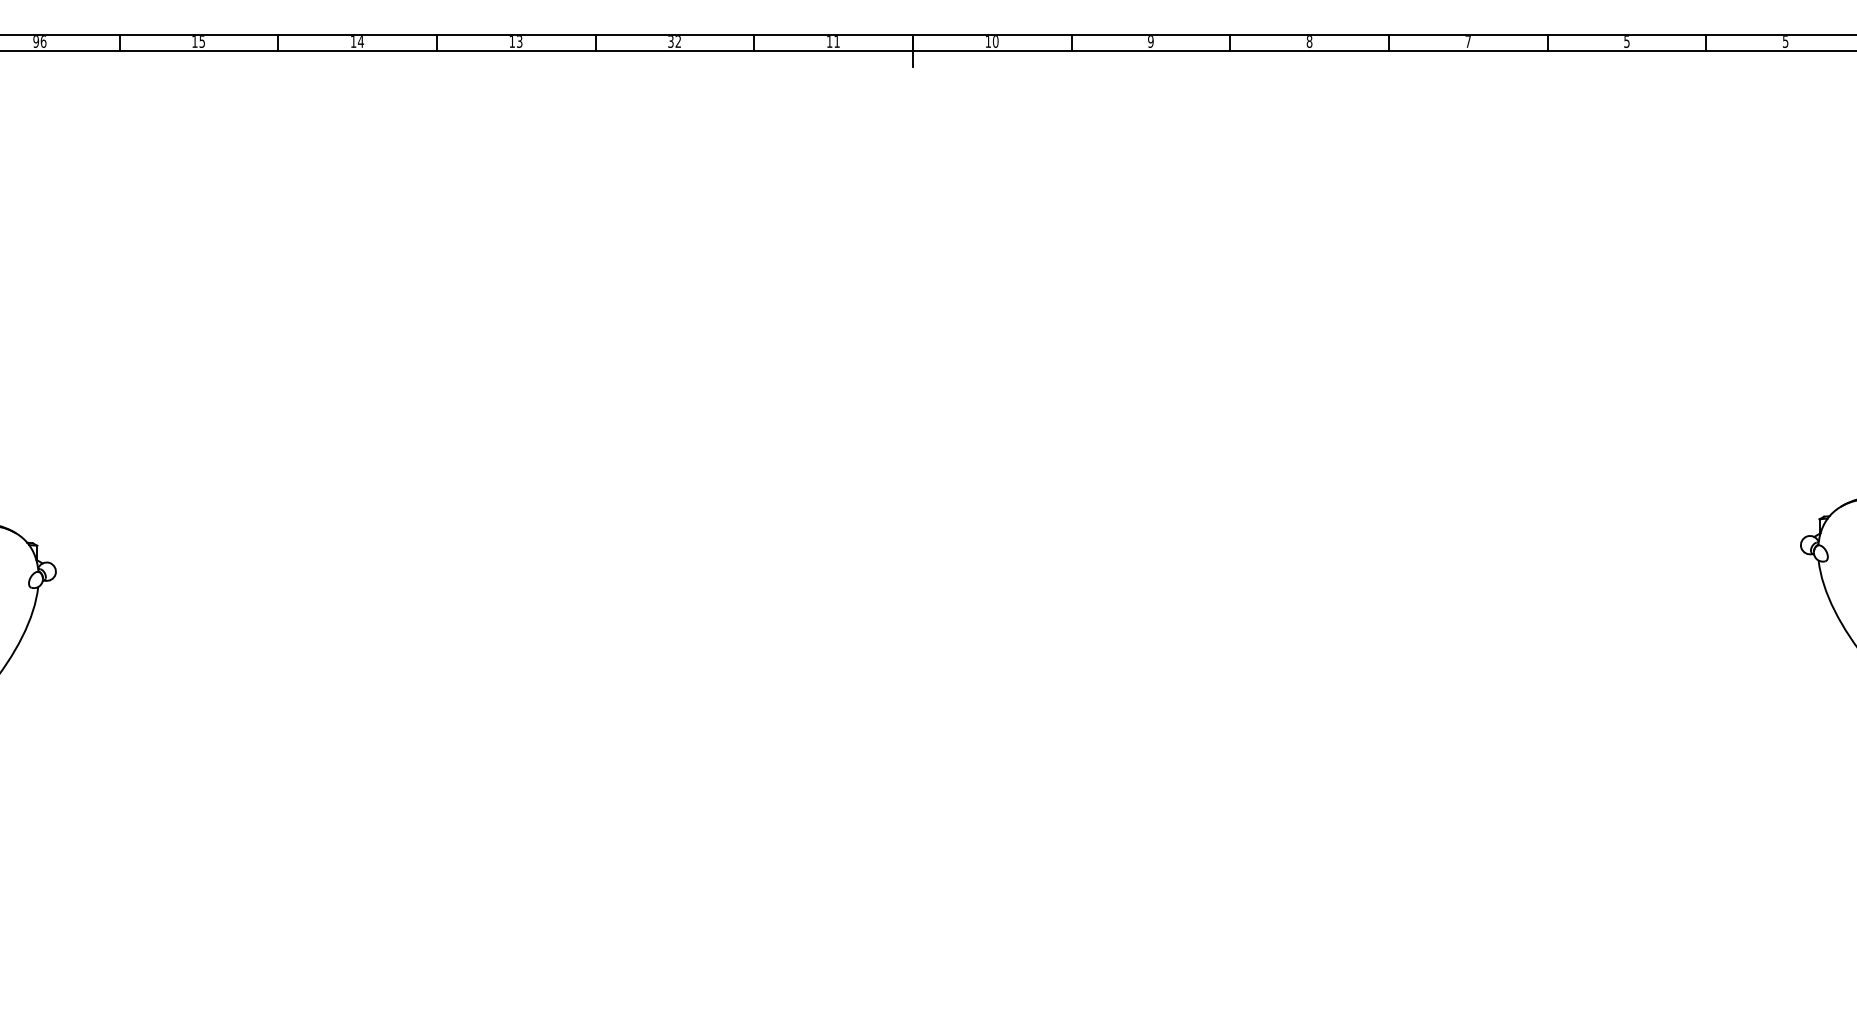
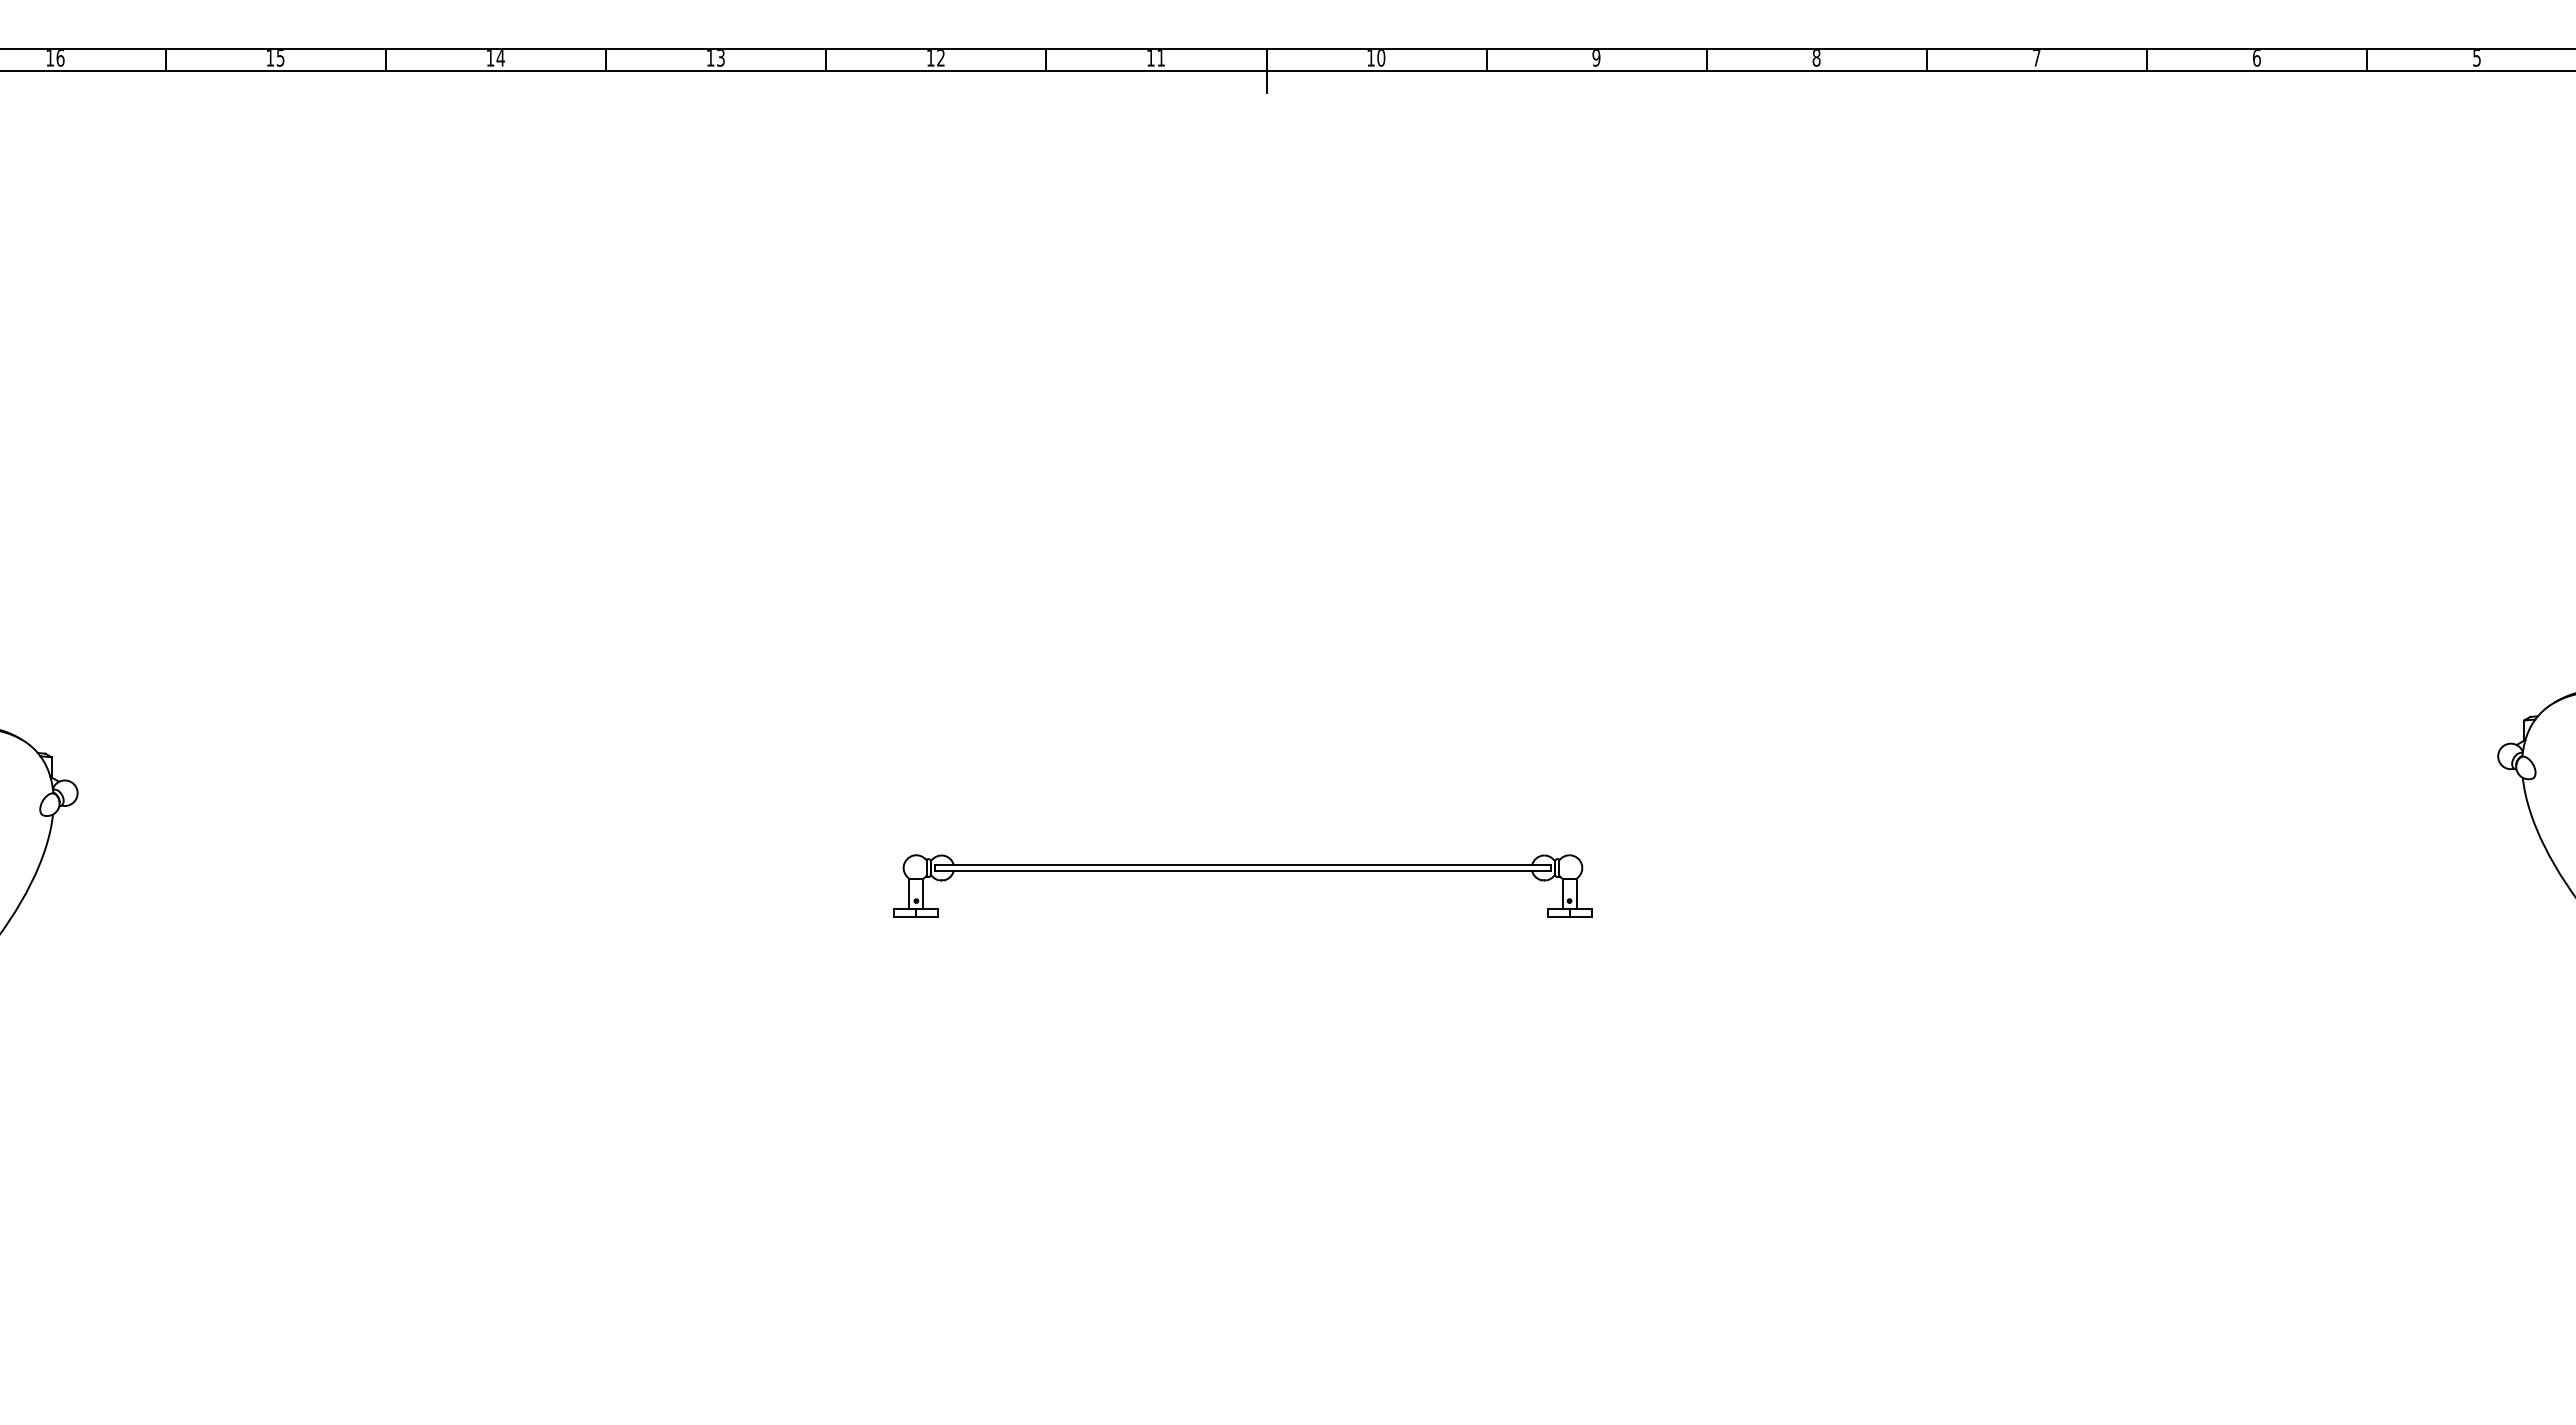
text: (36, 42) -> (50, 58), 96 -> 16
text: (670, 42) -> (930, 58), 32 -> 12
text: (1626, 42) -> (2256, 58), 5 -> 6
part: (895, 628) -> (1242, 871), added

